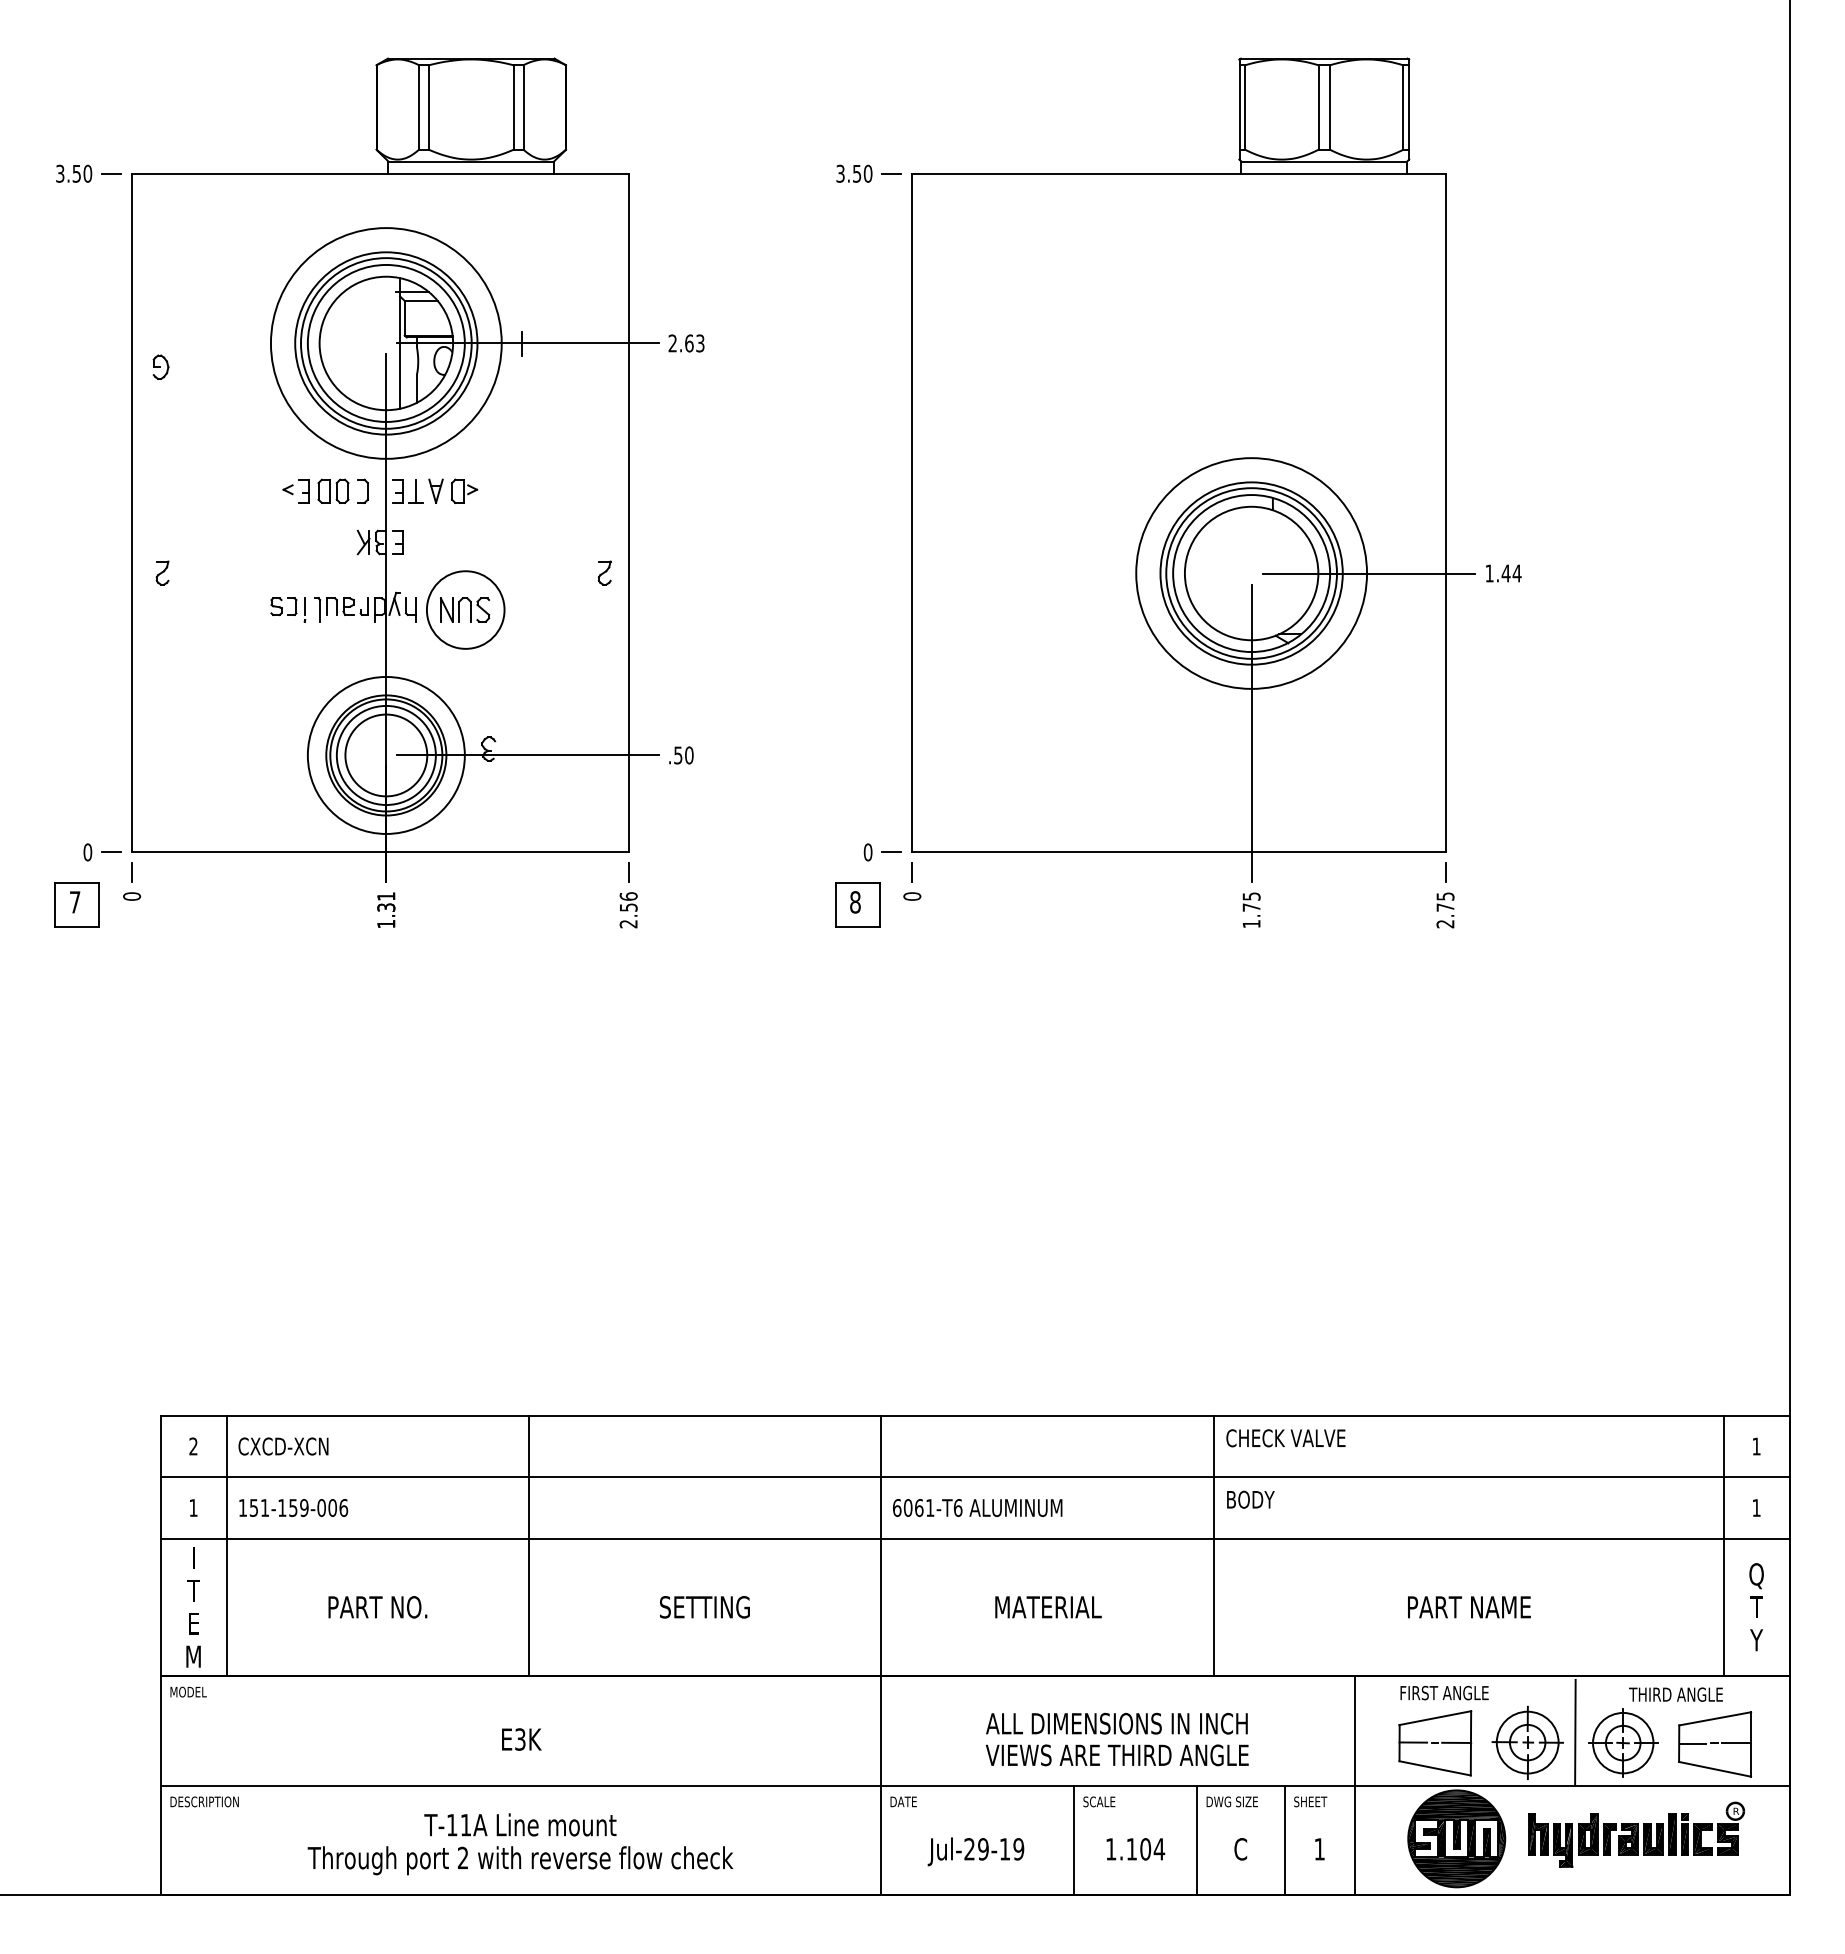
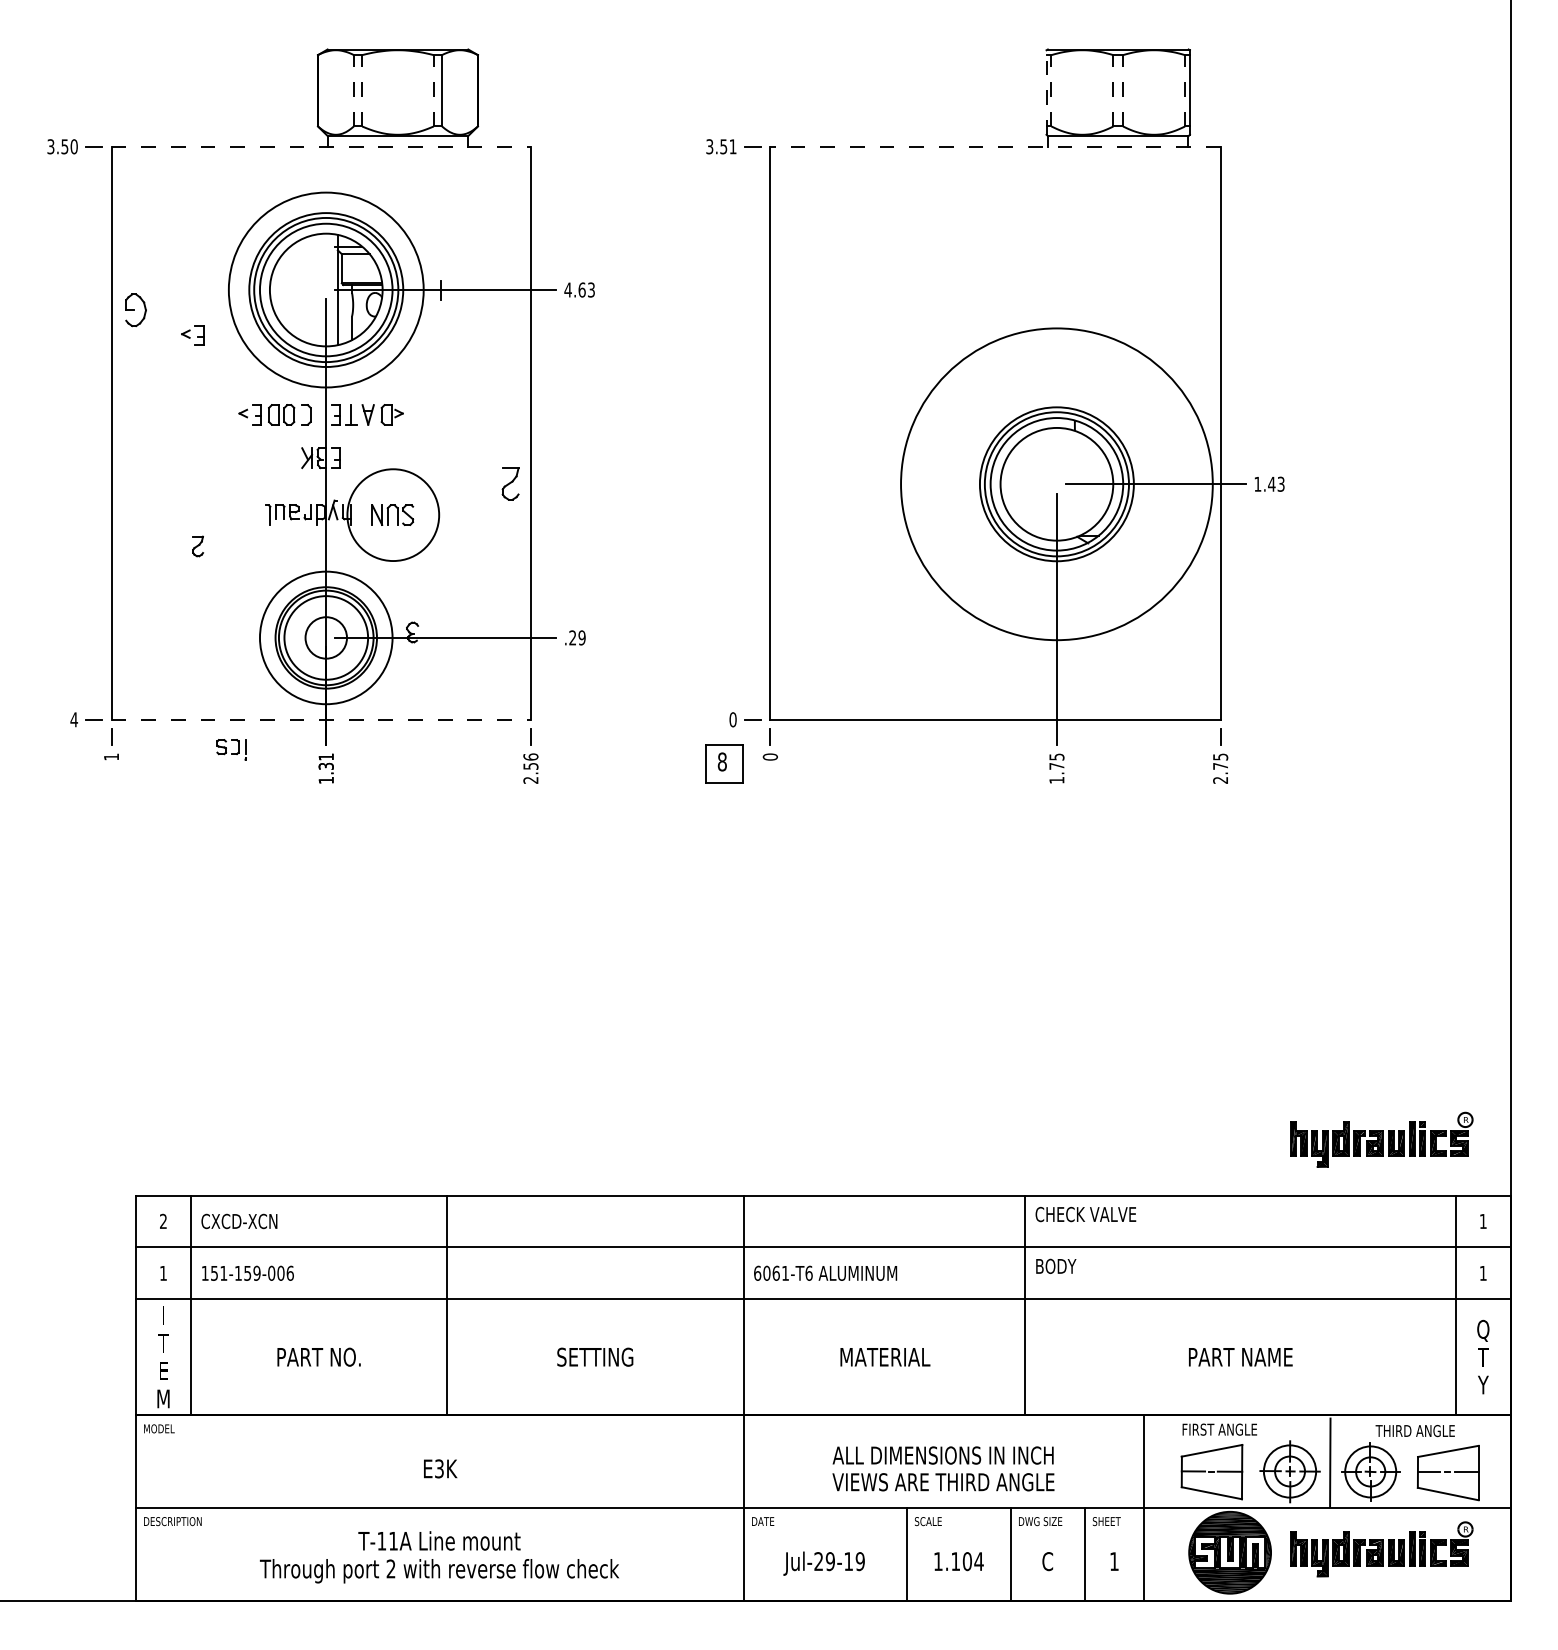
line: (419, 107) -> (354, 90), solid -> dashed
line: (428, 107) -> (361, 90), solid -> dashed
line: (513, 107) -> (433, 90), solid -> dashed
line: (1245, 107) -> (1051, 90), solid -> dashed
line: (1318, 107) -> (1113, 90), solid -> dashed
line: (1329, 107) -> (1122, 90), solid -> dashed
line: (1403, 107) -> (1185, 90), solid -> dashed
line: (1239, 109) -> (1046, 92), solid -> dashed
line: (380, 173) -> (321, 146), solid -> dashed
text: (867, 173) -> (732, 146), 3.50 -> 3.51
line: (1178, 173) -> (995, 146), solid -> dashed
text: (672, 343) -> (567, 290), 2.63 -> 4.63
part: (160, 366) -> (135, 309), size x1.6
part: (227, 397) -> (192, 335), added
part: (162, 572) -> (198, 545), moved
part: (604, 572) -> (510, 483), size x1.6
circle: (1251, 573) -> (1056, 484), size x1.6
text: (1516, 573) -> (1280, 484), 1.44 -> 1.43
part: (288, 609) -> (231, 749), moved
circle: (465, 609) -> (393, 514), size x1.4
circle: (386, 755) -> (326, 637), size x0.6
text: (683, 755) -> (577, 637), .50 -> .29
text: (87, 852) -> (73, 719), 0 -> 4
line: (380, 852) -> (321, 719), solid -> dashed
text: (132, 896) -> (111, 757), 0 -> 1
part: (76, 904) -> (64, 763), removed
part: (1636, 1349) -> (1381, 1139), added

